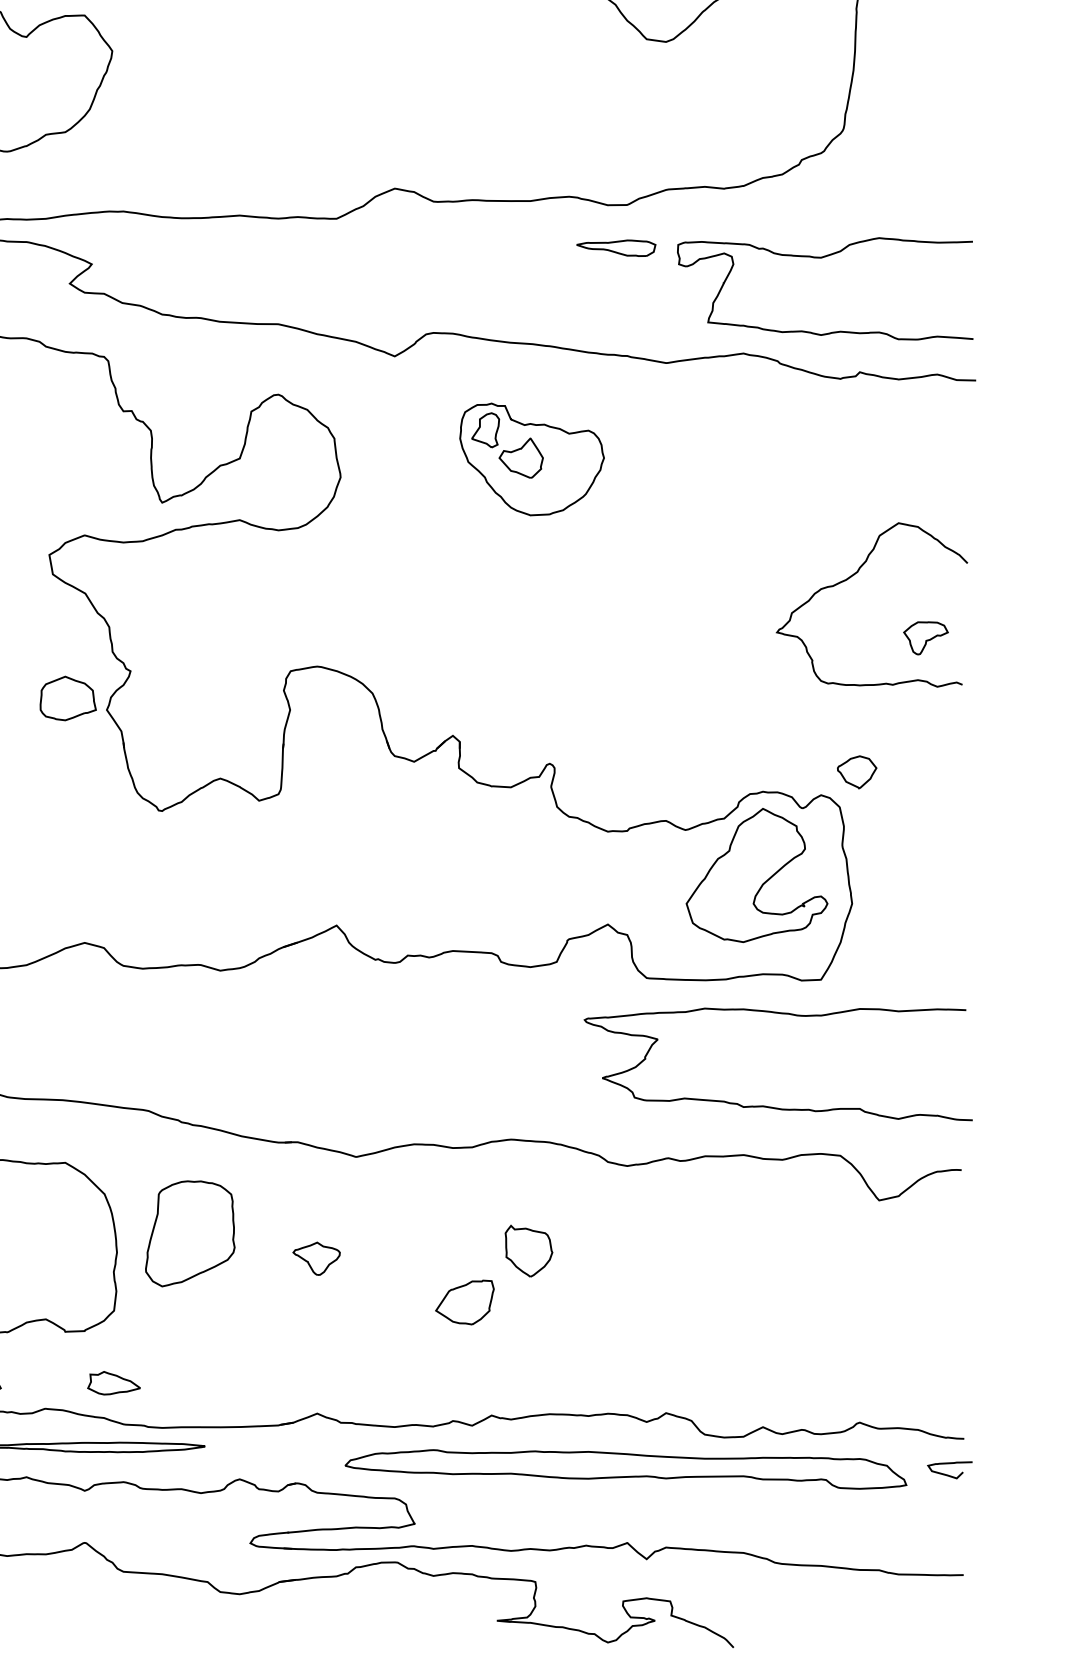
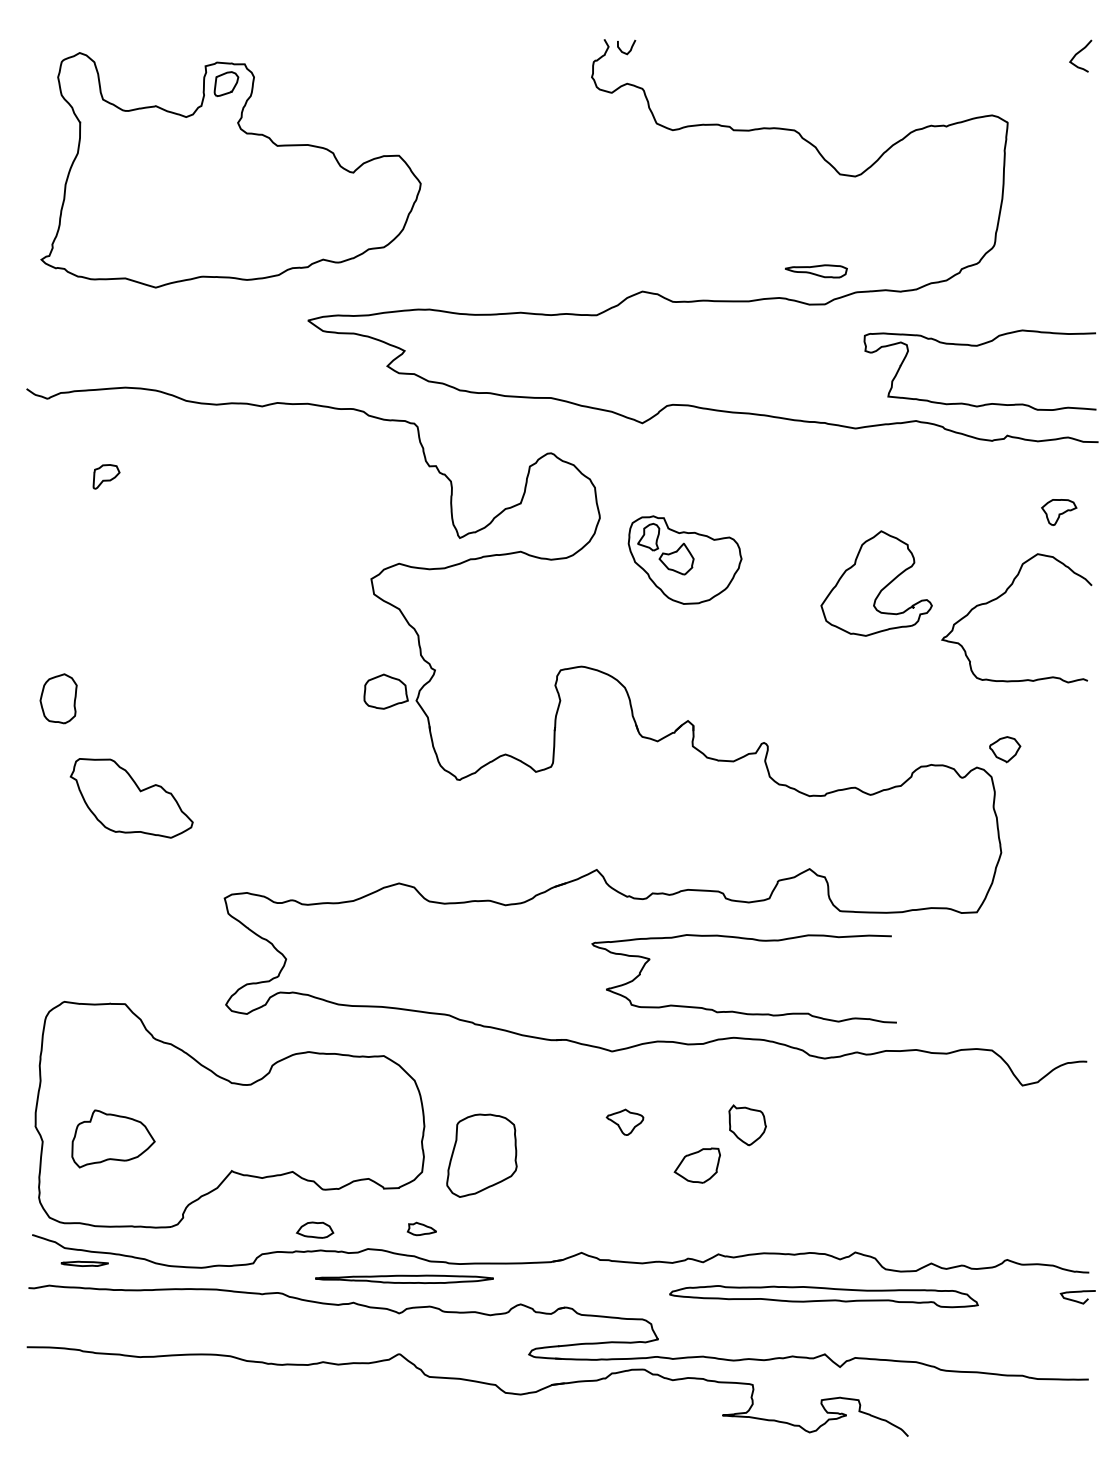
part: (616, 248) -> (816, 271), moved
part: (531, 458) -> (684, 559), moved
part: (926, 638) -> (1059, 512), moved
part: (756, 875) -> (876, 583), moved
curve: (770, 1106) -> (738, 1011), moved
part: (189, 1233) -> (481, 1155), moved
part: (315, 1257) -> (624, 1121), moved
part: (113, 1382) -> (421, 1228), size x0.7
part: (625, 1469) -> (823, 1296), size x0.7

